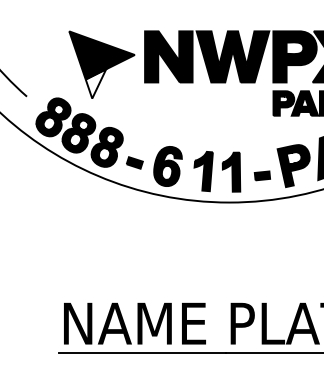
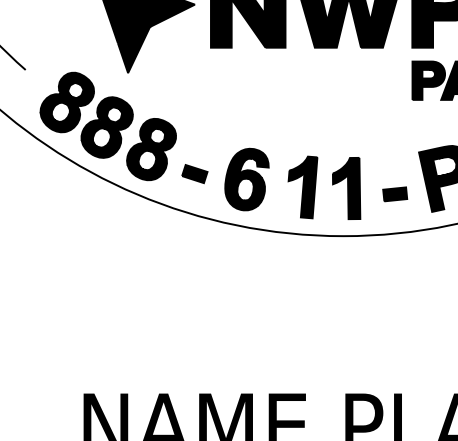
fill: (95, 83) -> (133, 49), added

